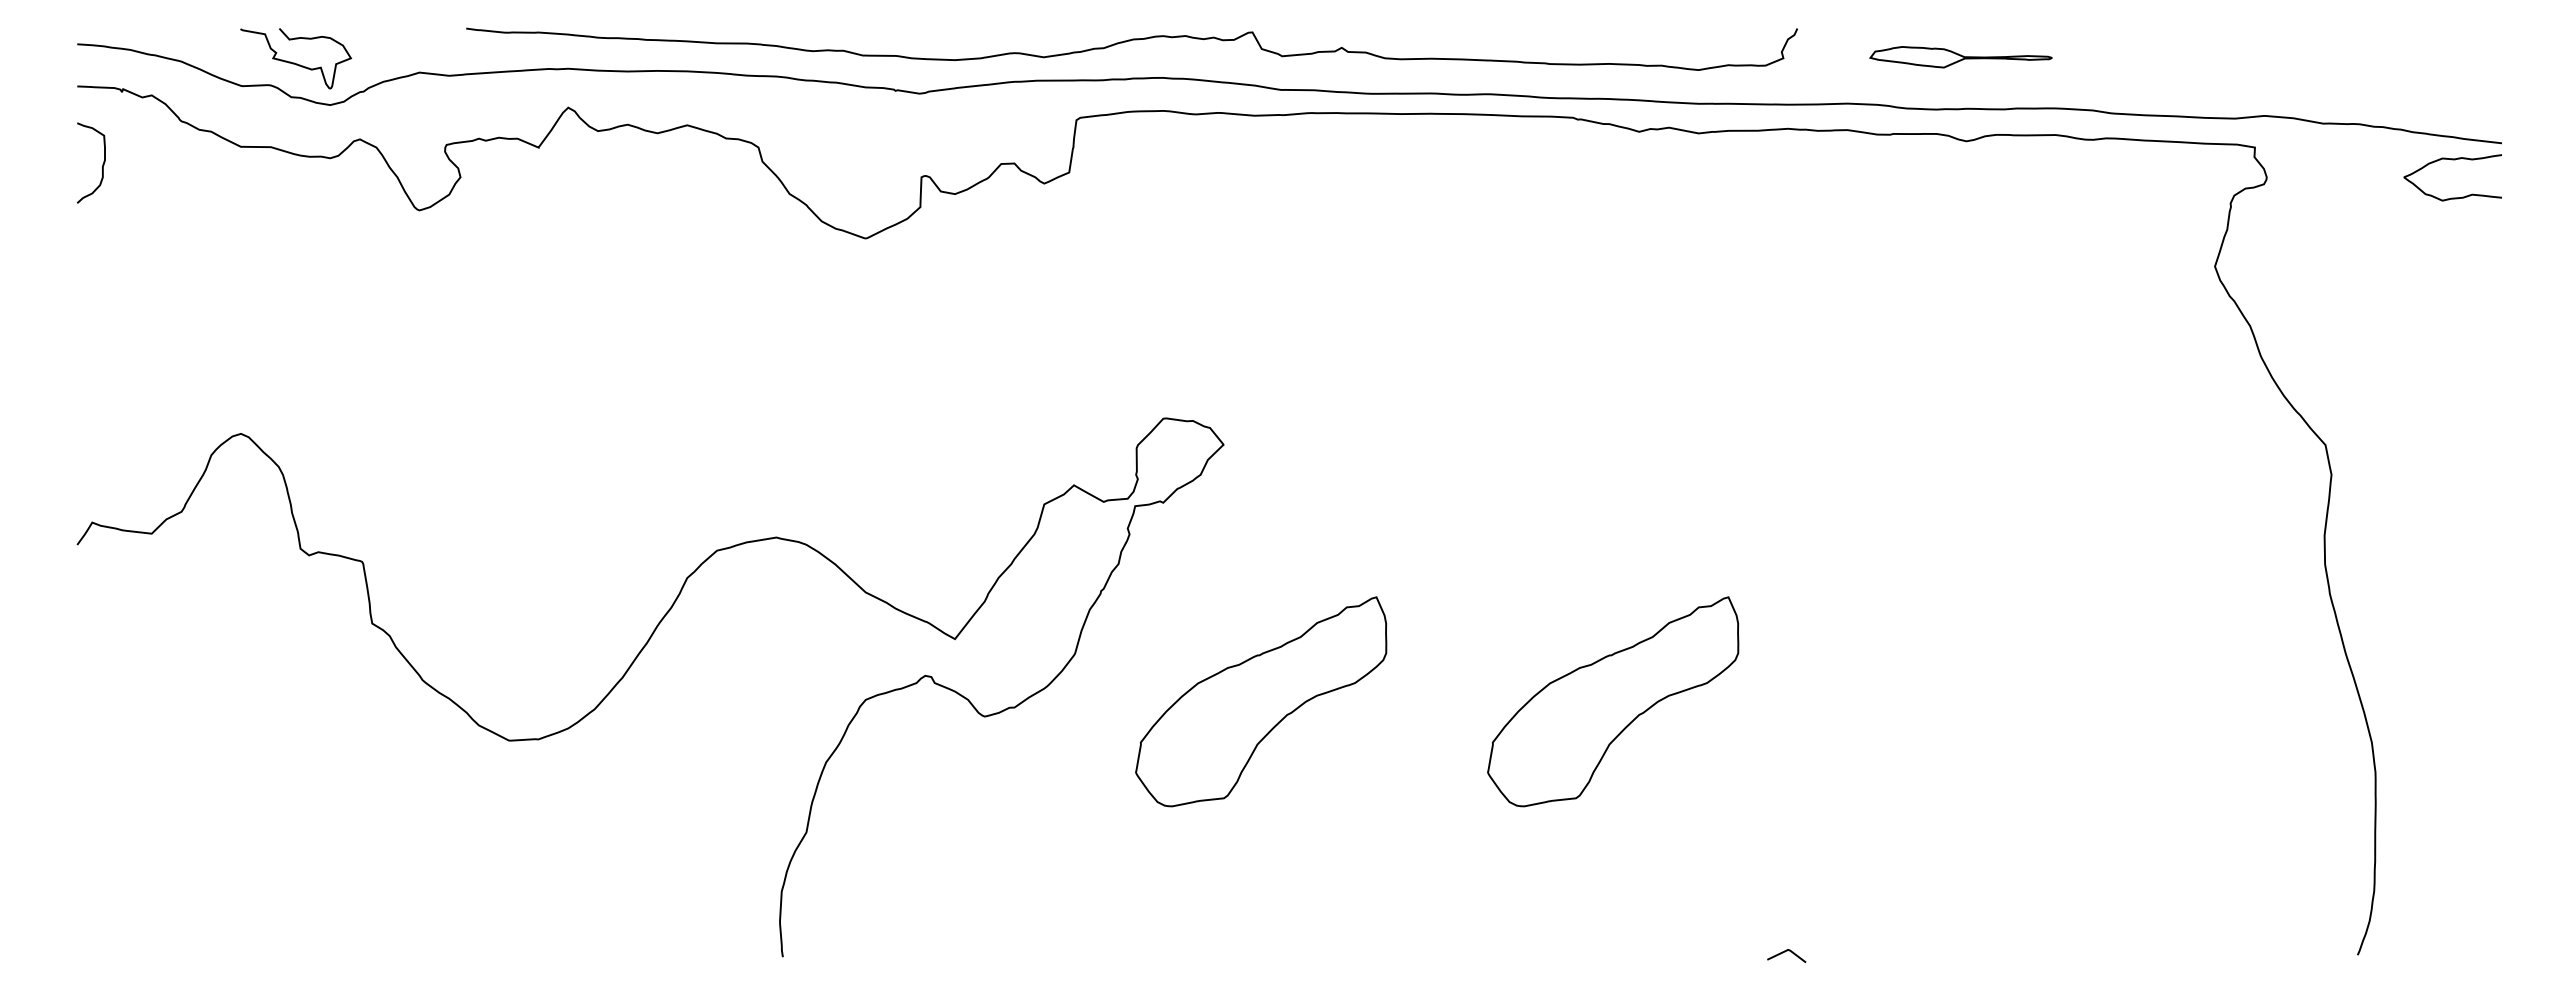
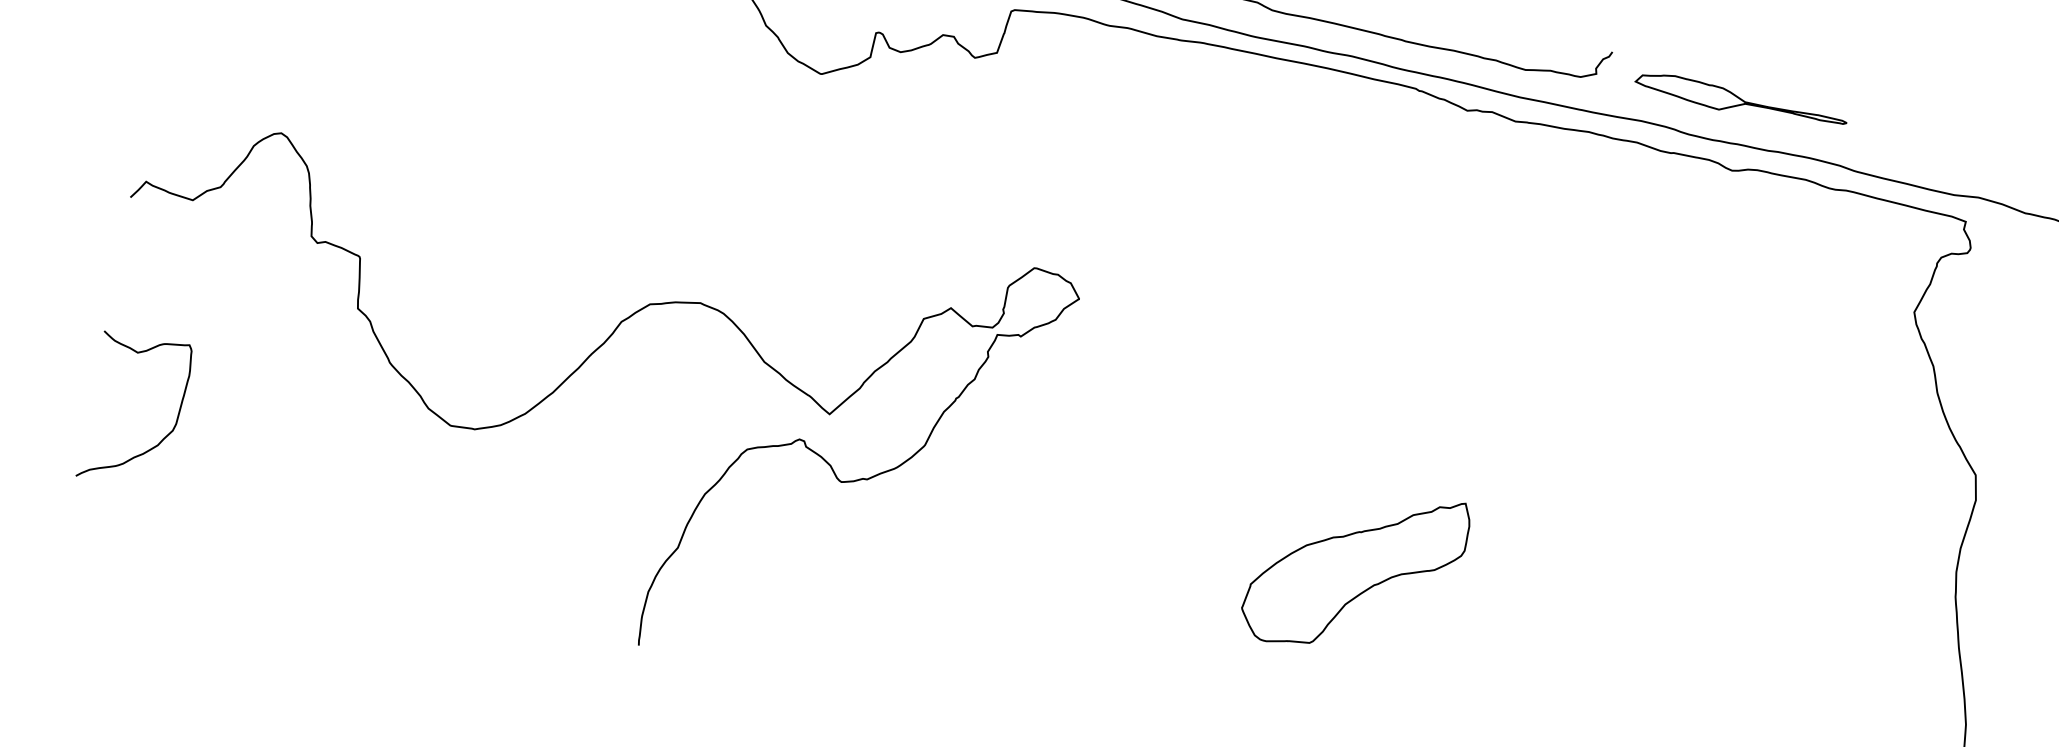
part: (1960, 56) -> (1740, 100), size x1.43
part: (1261, 701) -> (1069, 513), removed
curve: (172, 821) -> (163, 437), added

